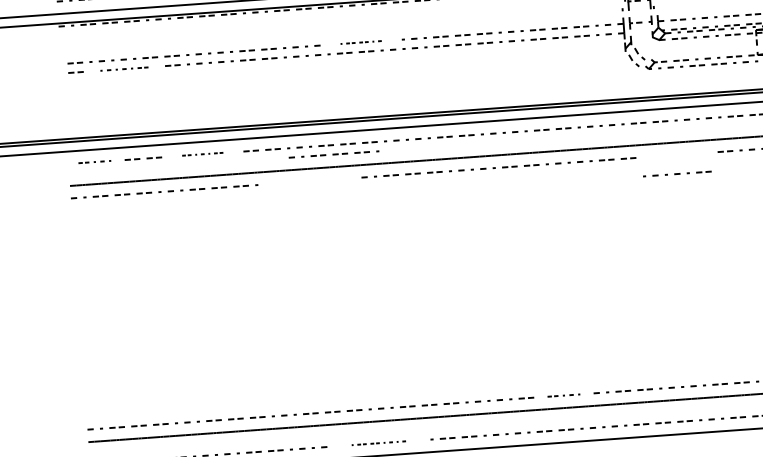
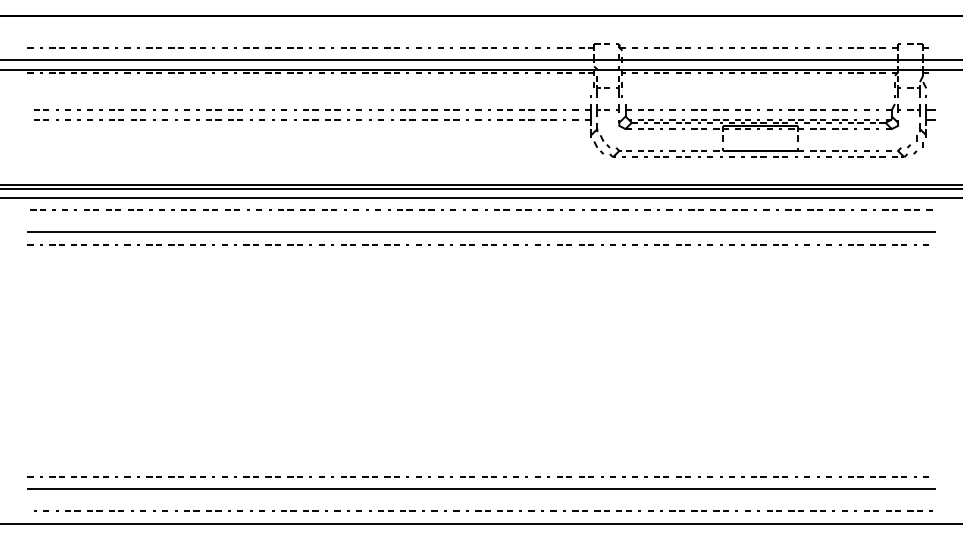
part: (360, 41) -> (327, 109), size x1.67
part: (123, 68) -> (89, 119), size x1.43
part: (202, 153) -> (161, 209), size x1.67
part: (333, 154) -> (266, 244), moved
part: (94, 161) -> (53, 209), size x1.43
part: (676, 173) -> (634, 244), moved
part: (563, 395) -> (504, 476), size x1.43
part: (378, 442) -> (316, 510), size x1.67

